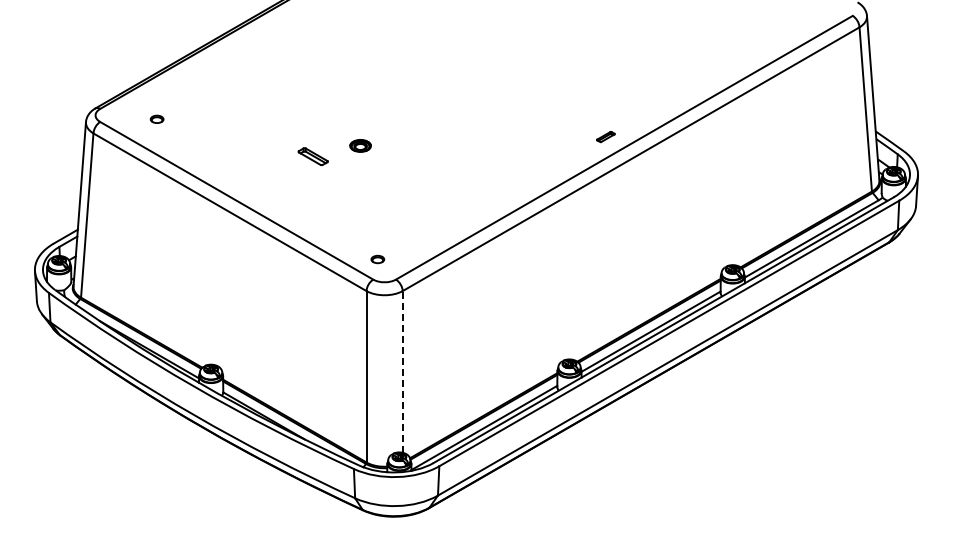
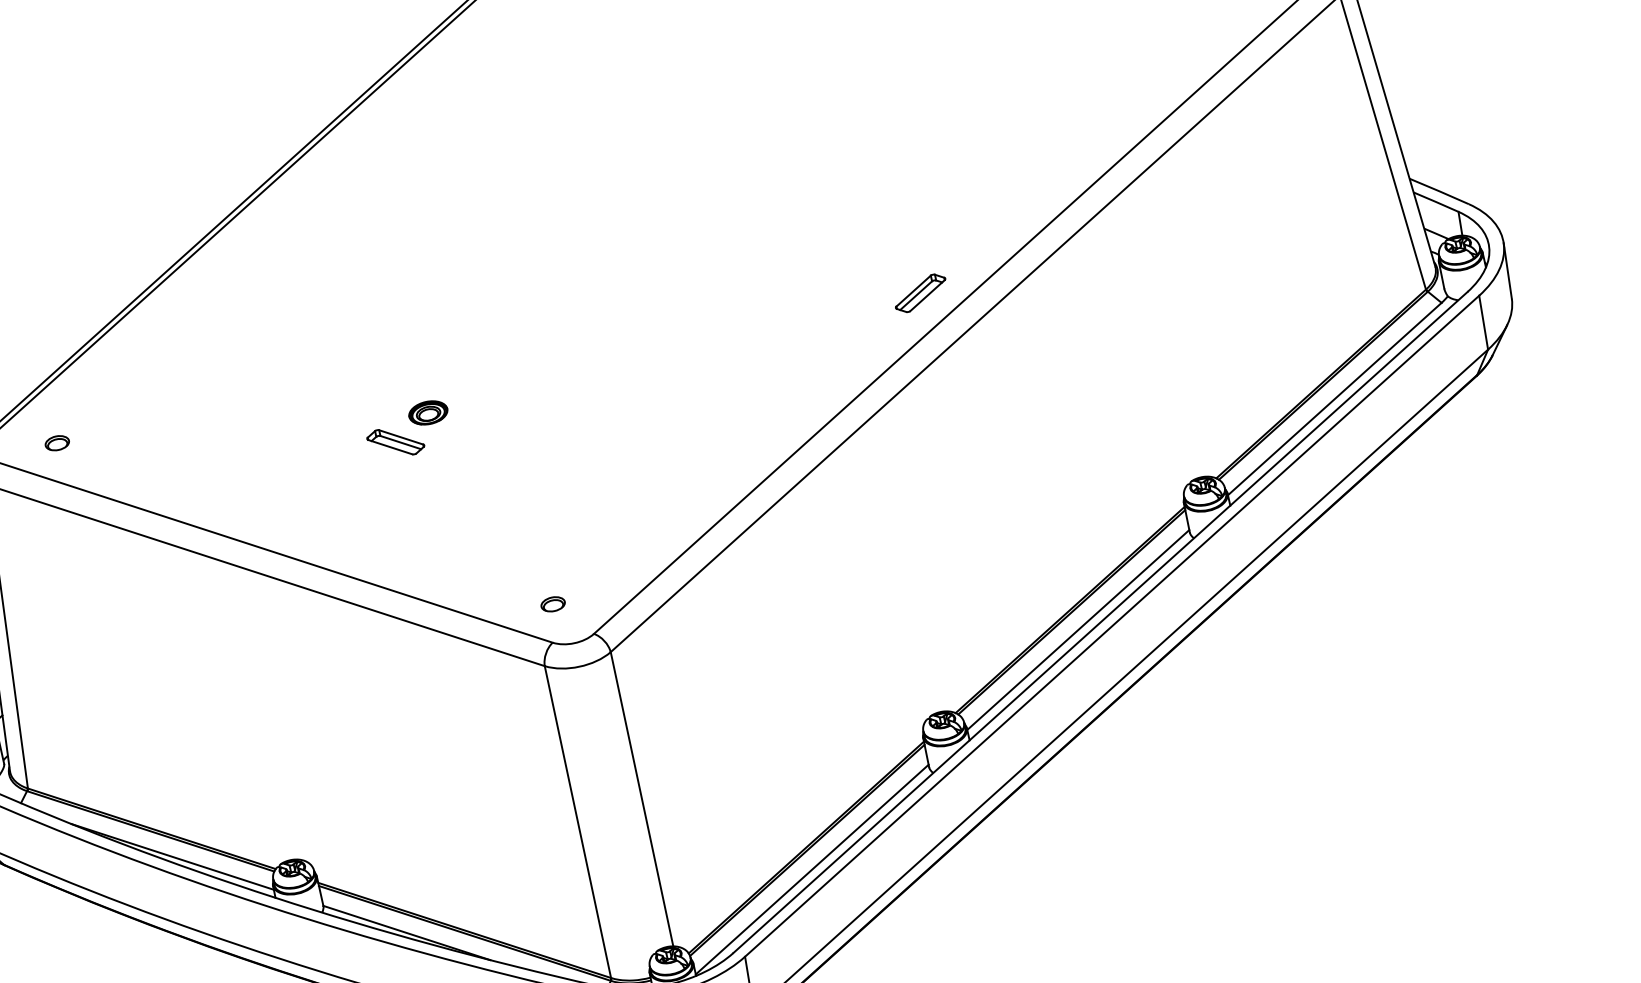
part: (156, 118) -> (55, 441), moved
part: (605, 136) -> (919, 292), size x1.67
part: (360, 145) -> (428, 412), moved
line: (402, 371) -> (641, 798), dashed -> solid

